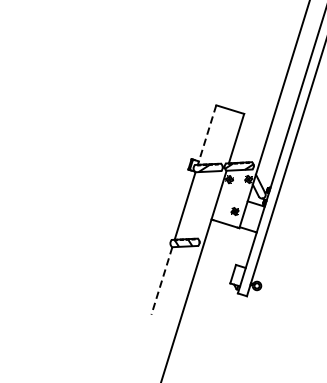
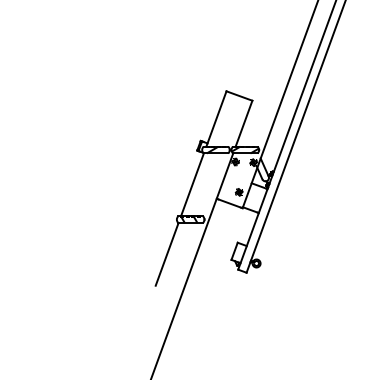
line: (207, 135) -> (216, 119), dashed -> solid
line: (161, 281) -> (166, 254), dashed -> solid

